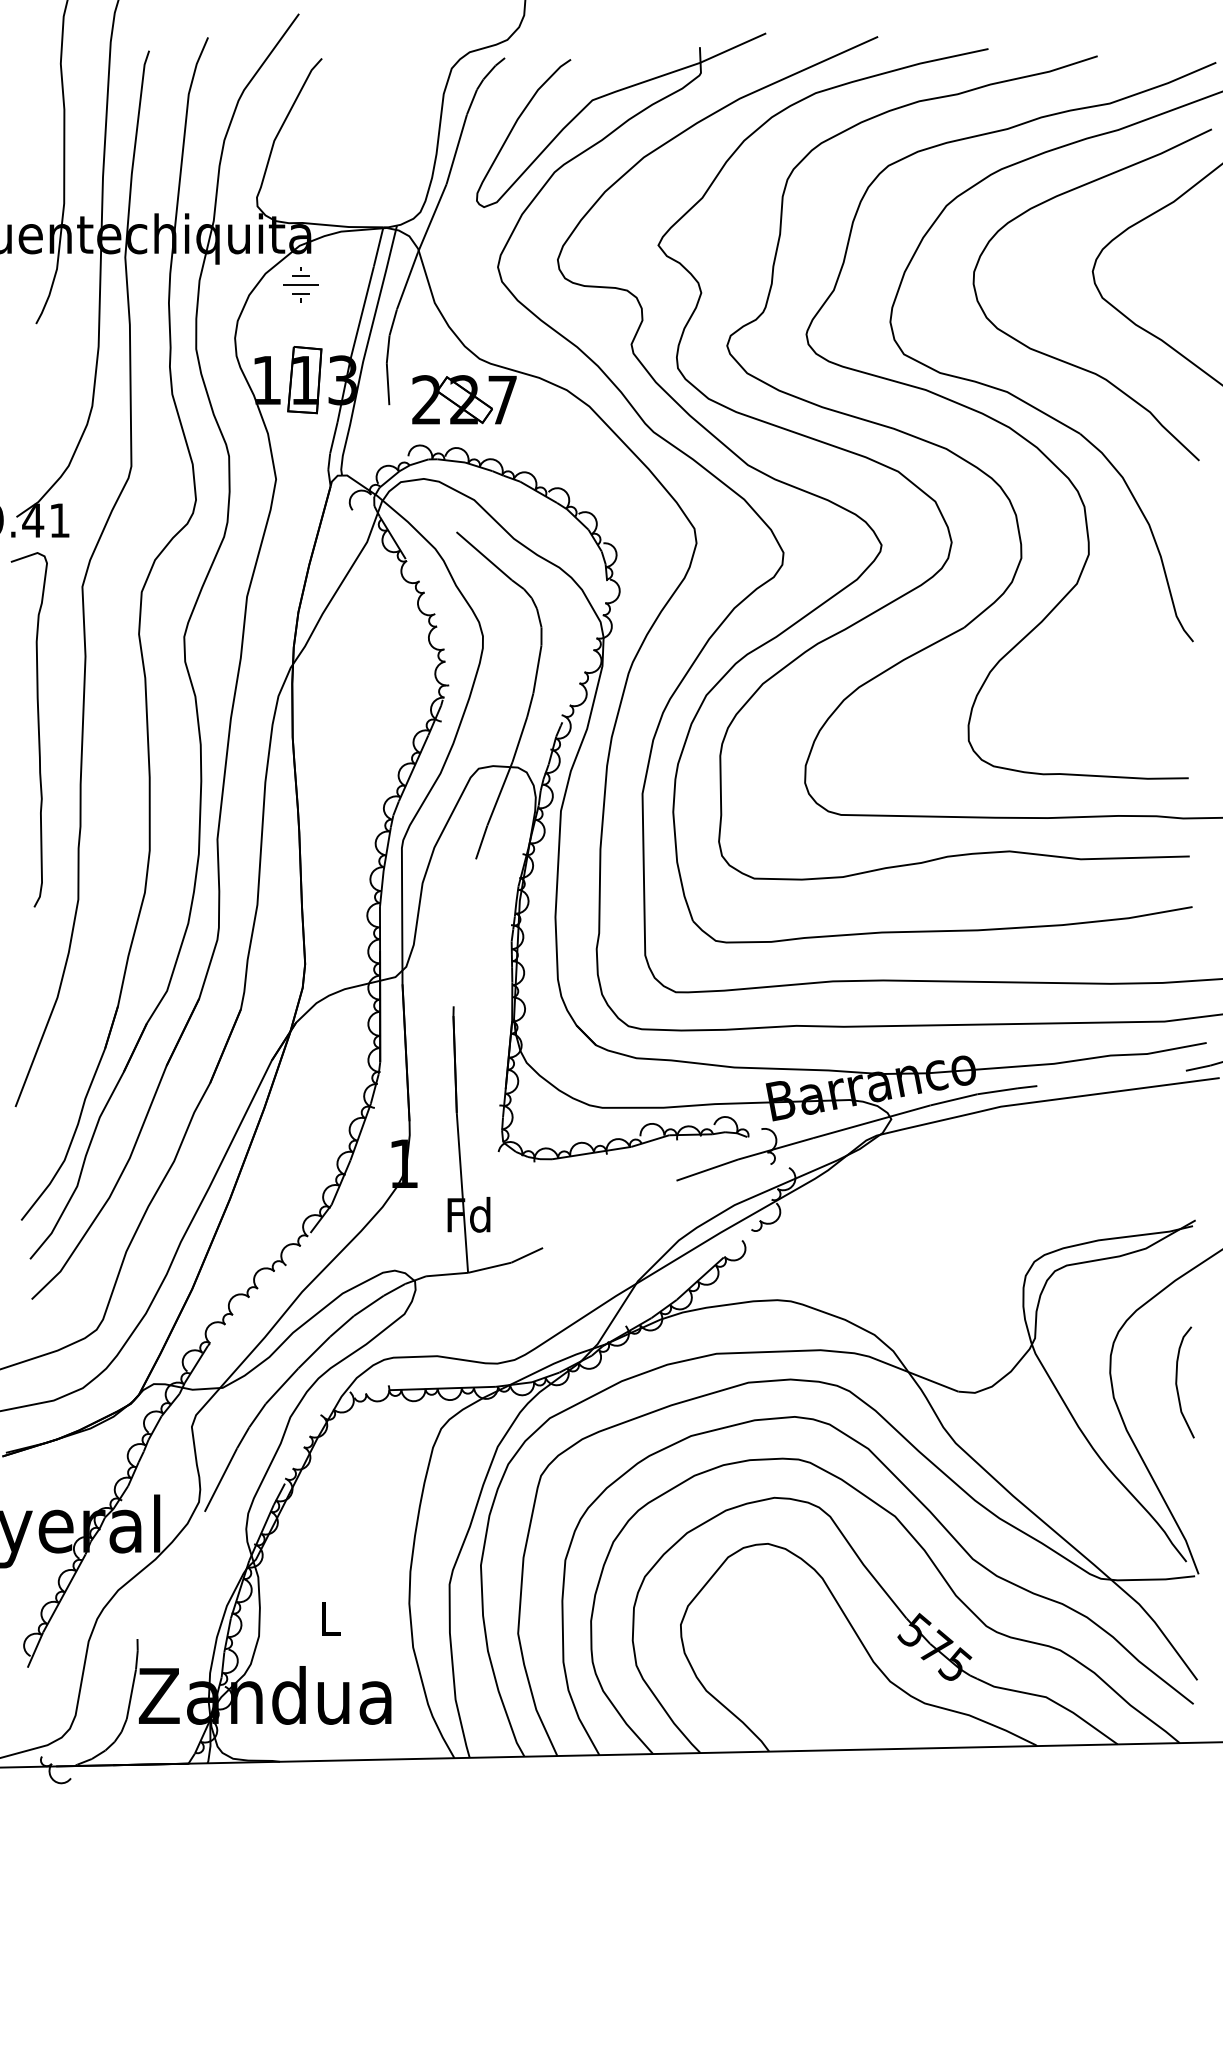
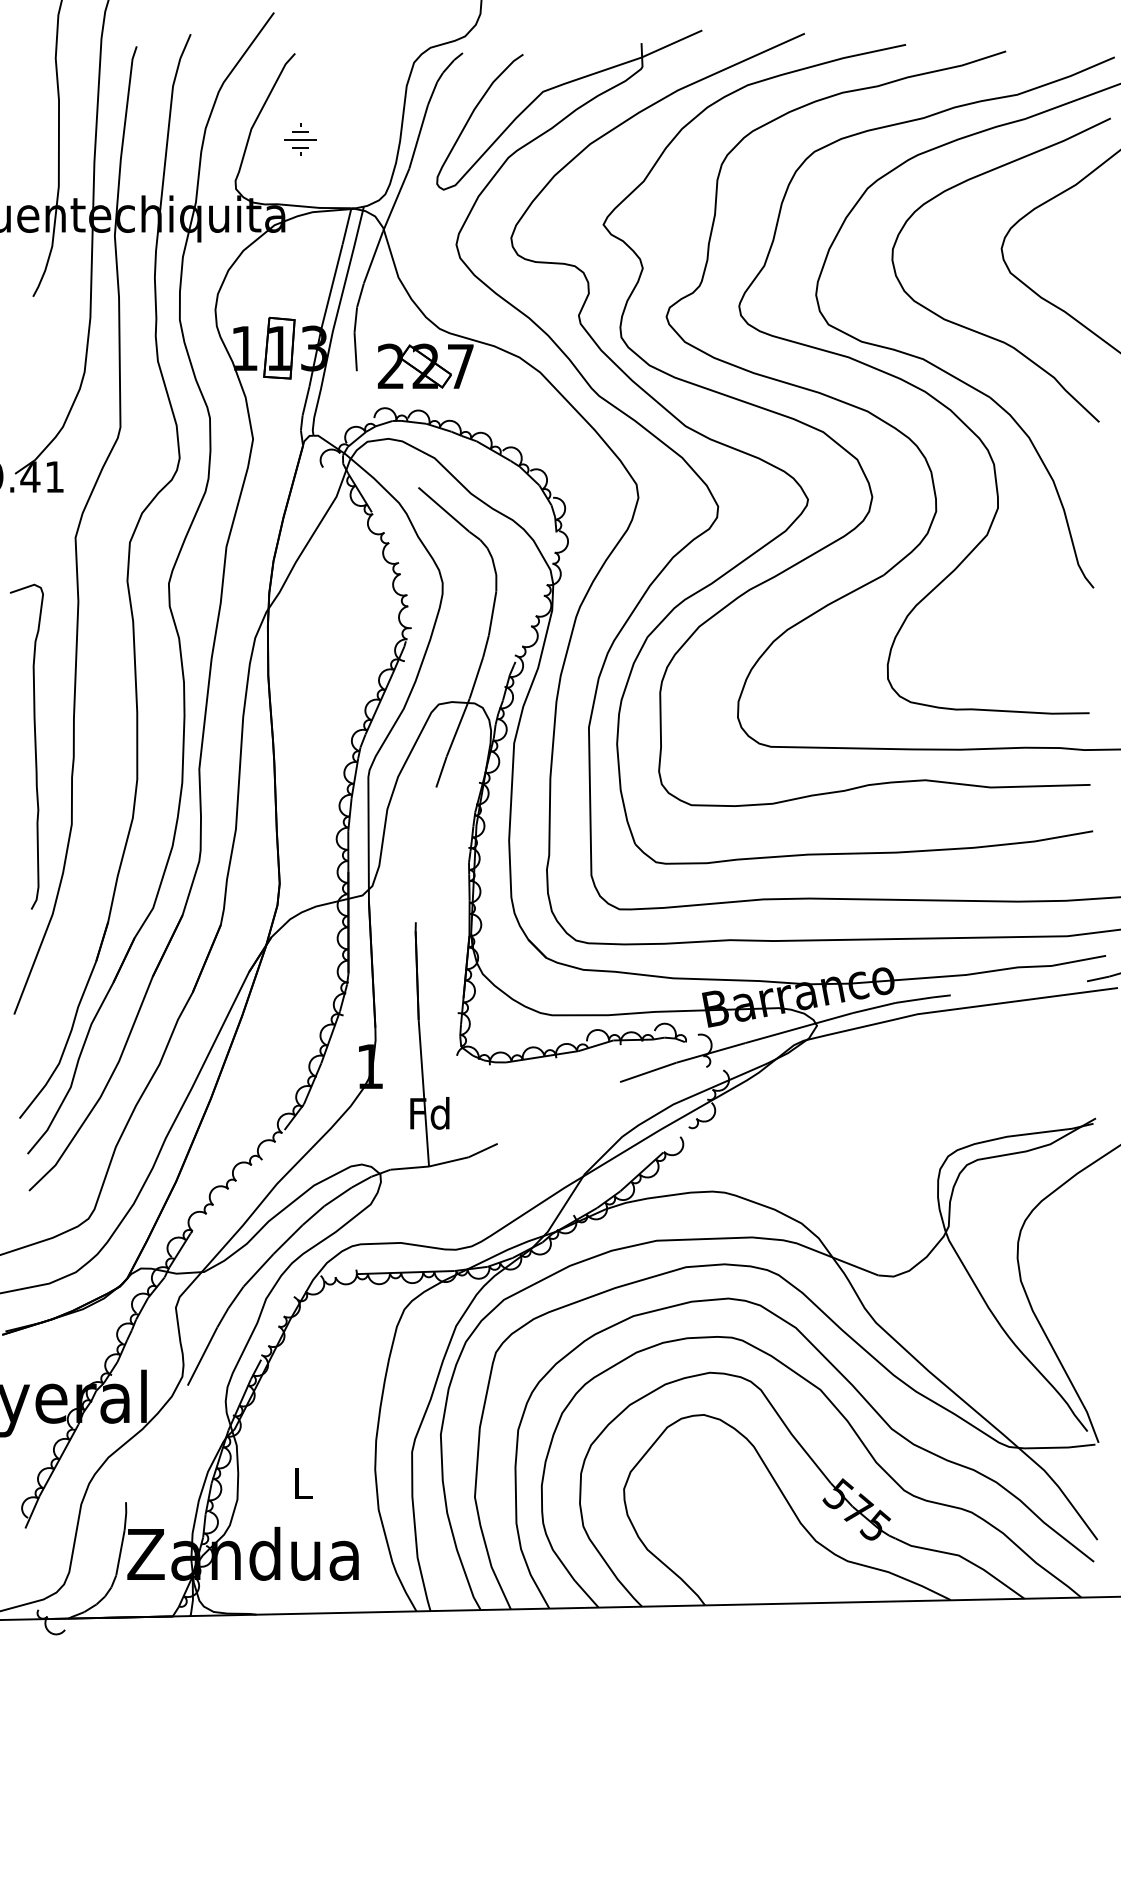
part: (300, 284) -> (300, 139), moved
curve: (37, 729) -> (34, 746), moved
curve: (1177, 1381) -> (1079, 1266), removed

